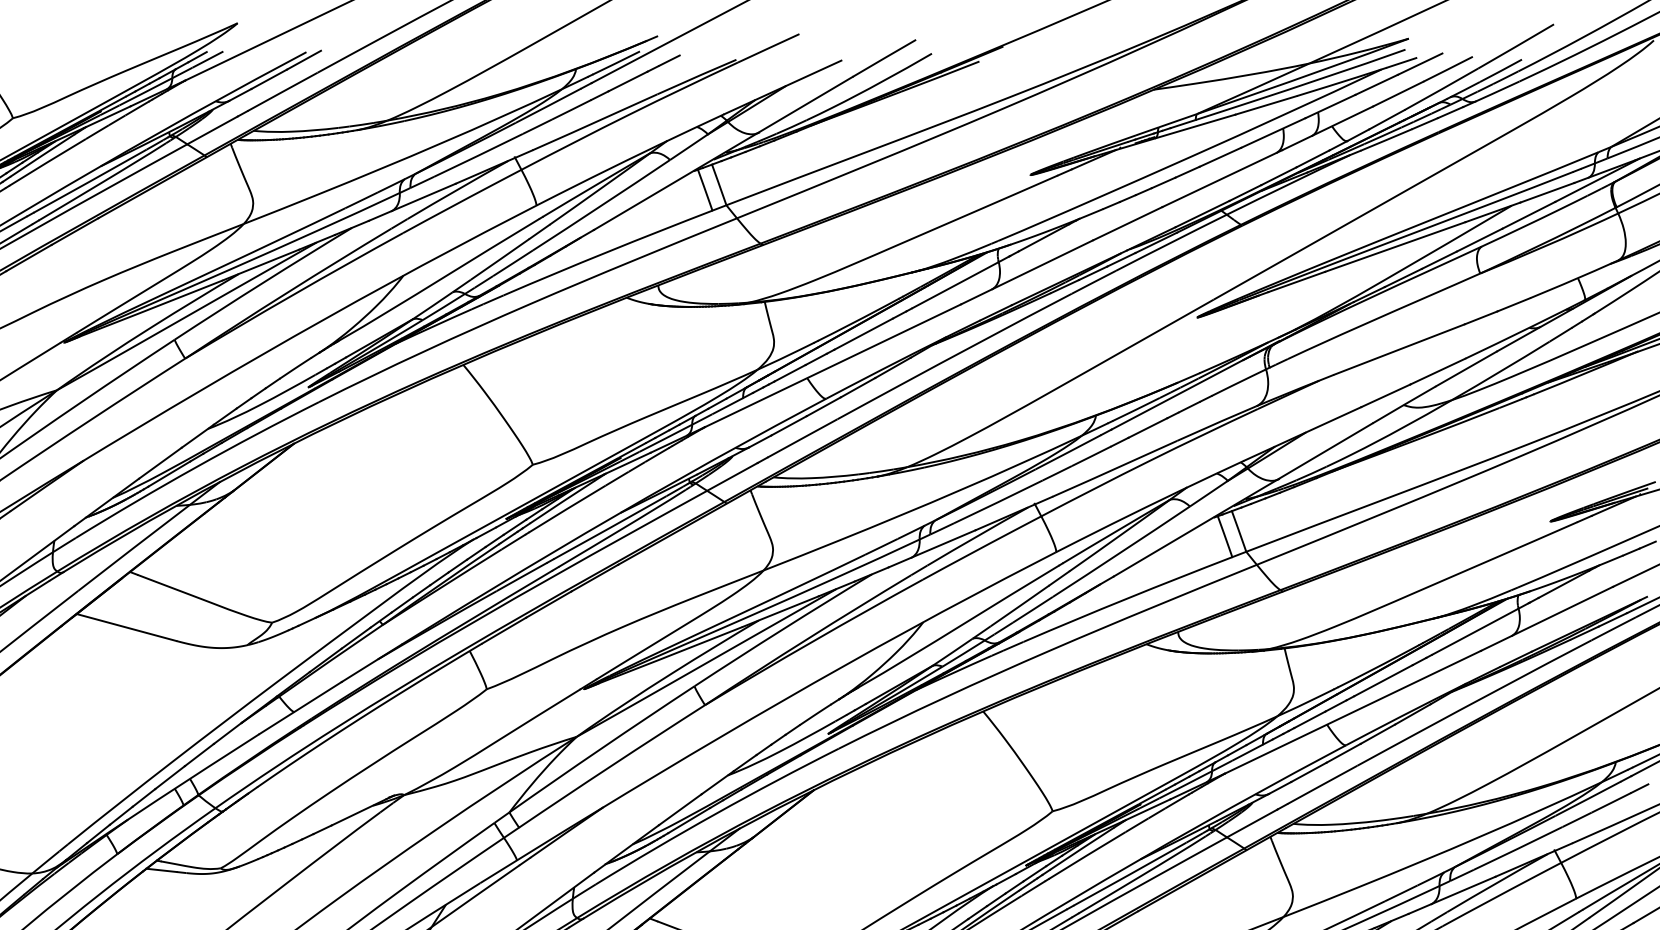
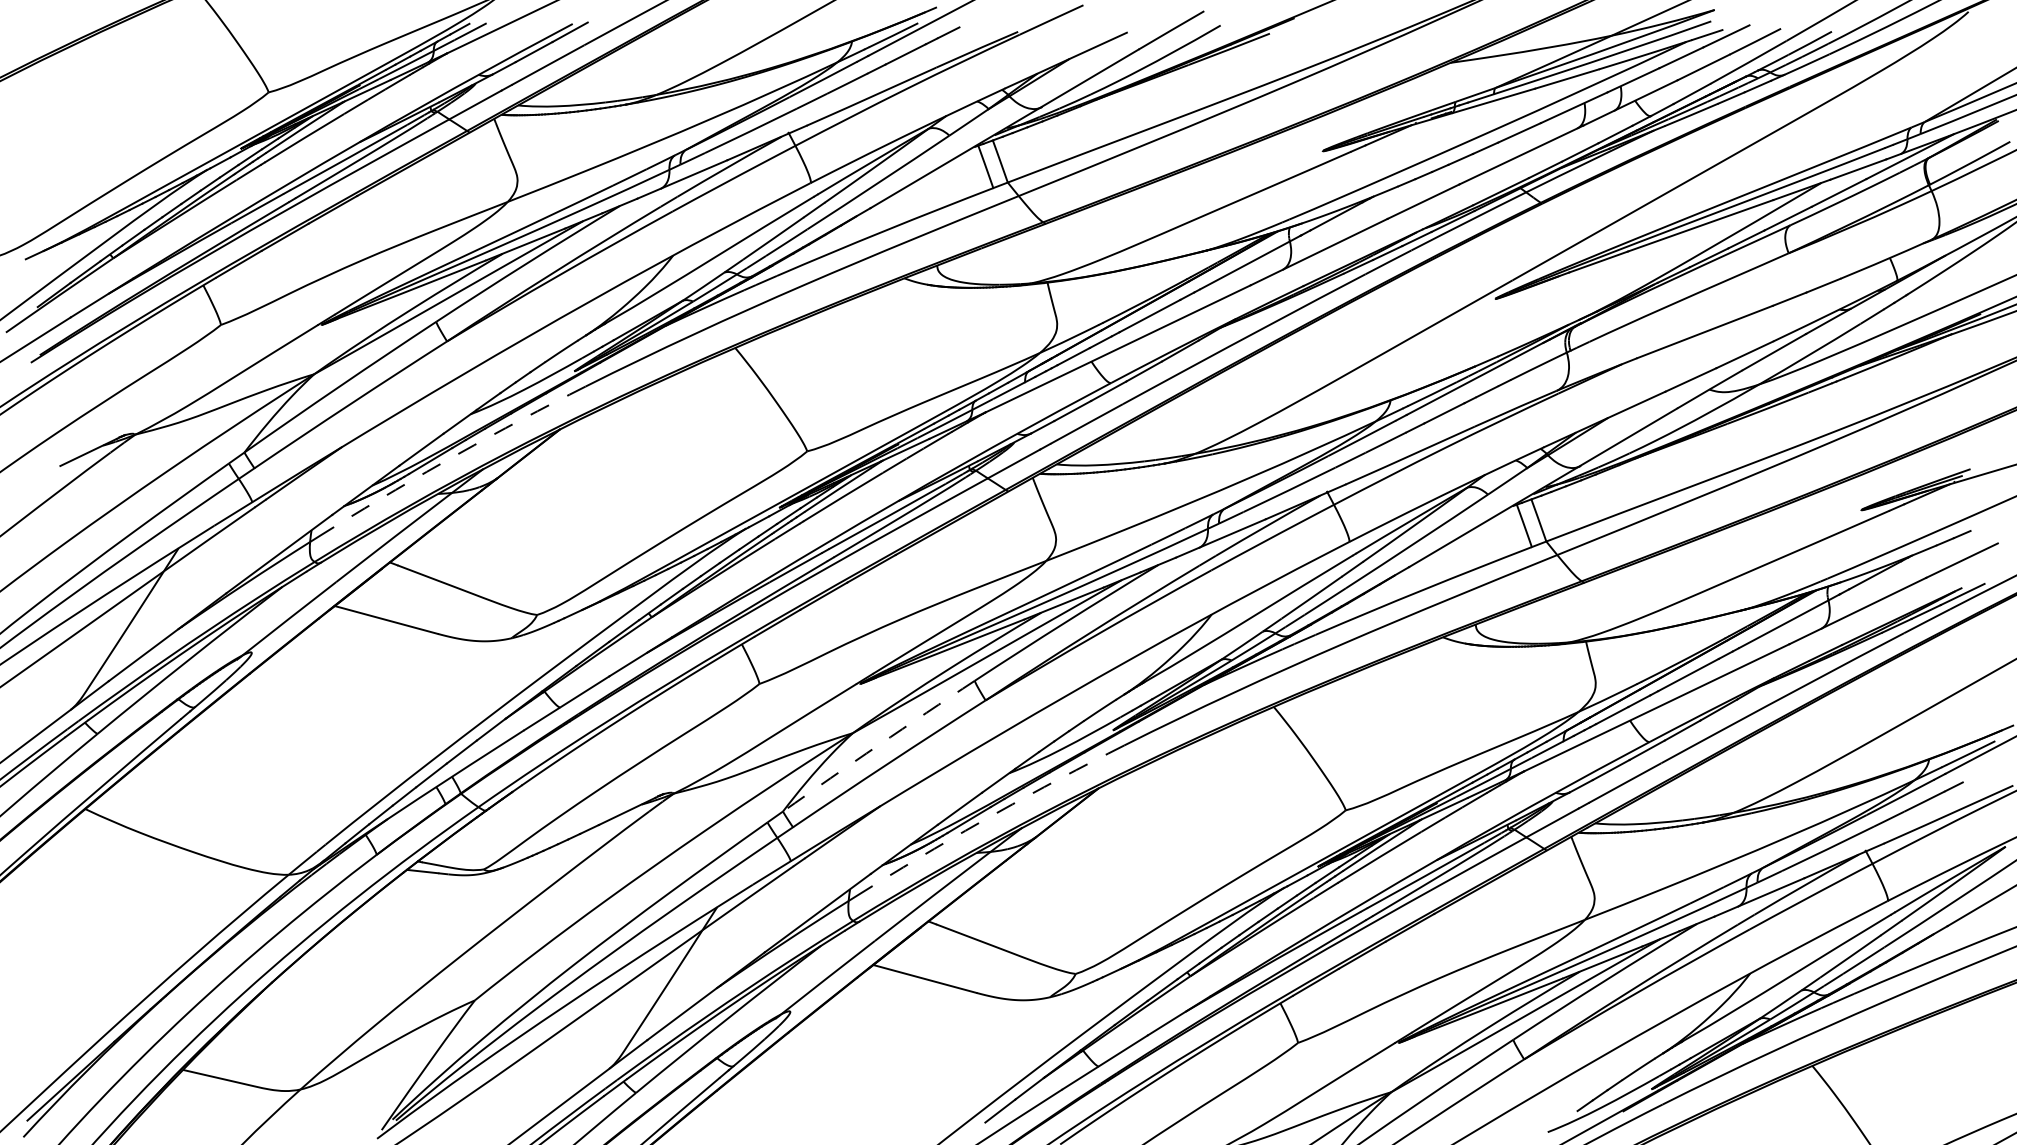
arc: (196, 467) -> (458, 454), solid -> dashed
arc: (601, 748) -> (878, 745), solid -> dashed
arc: (715, 814) -> (996, 813), solid -> dashed

